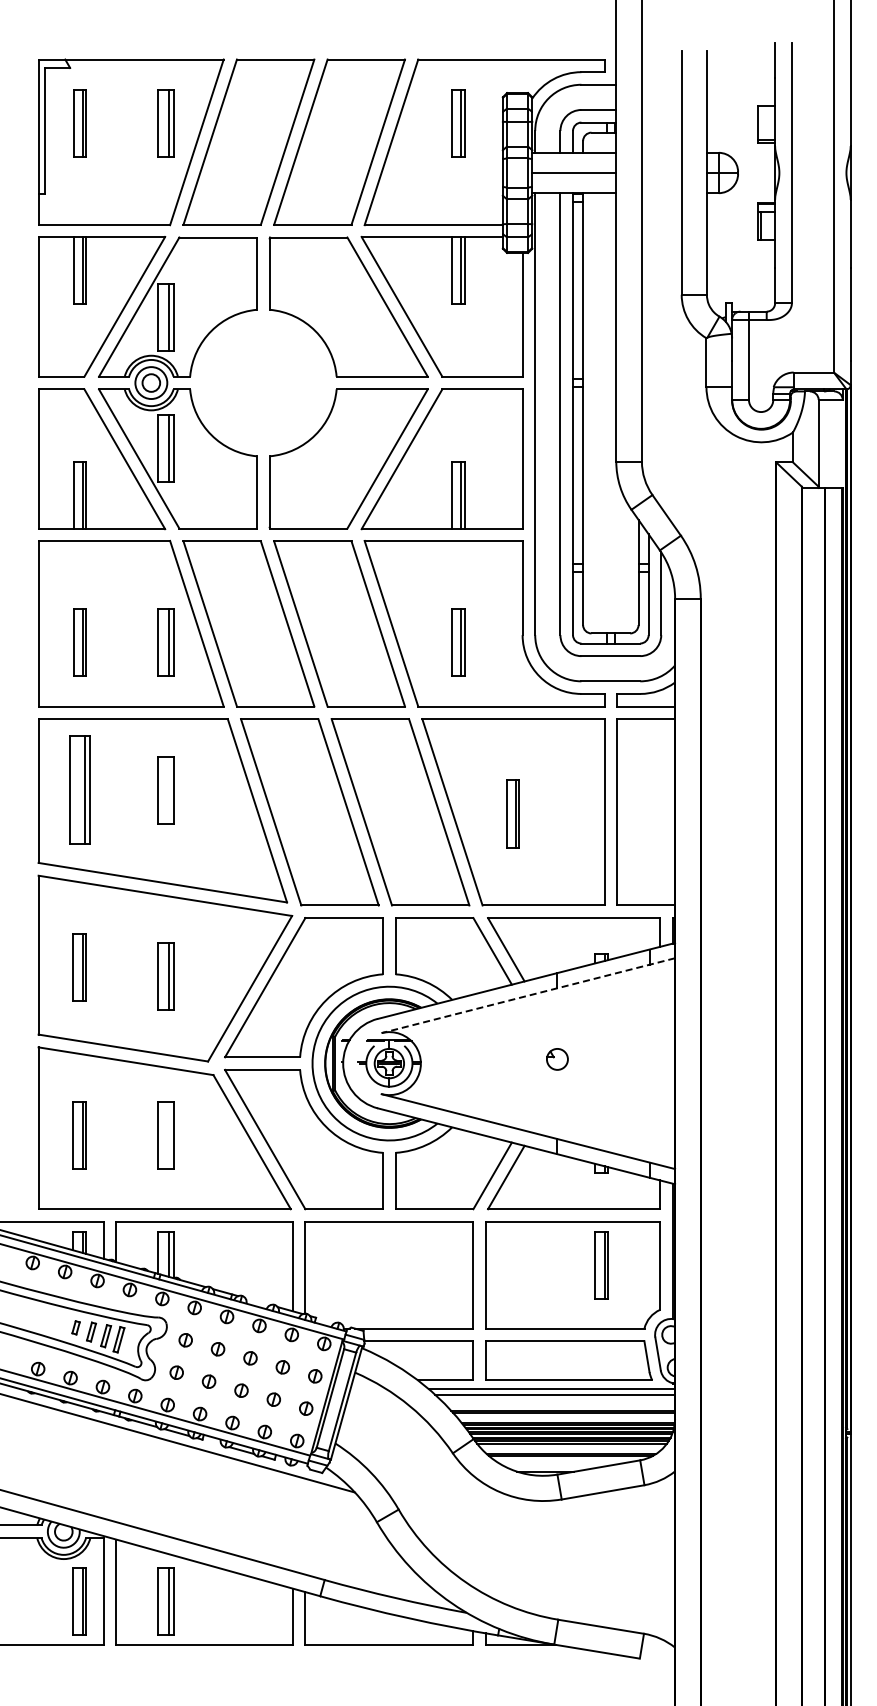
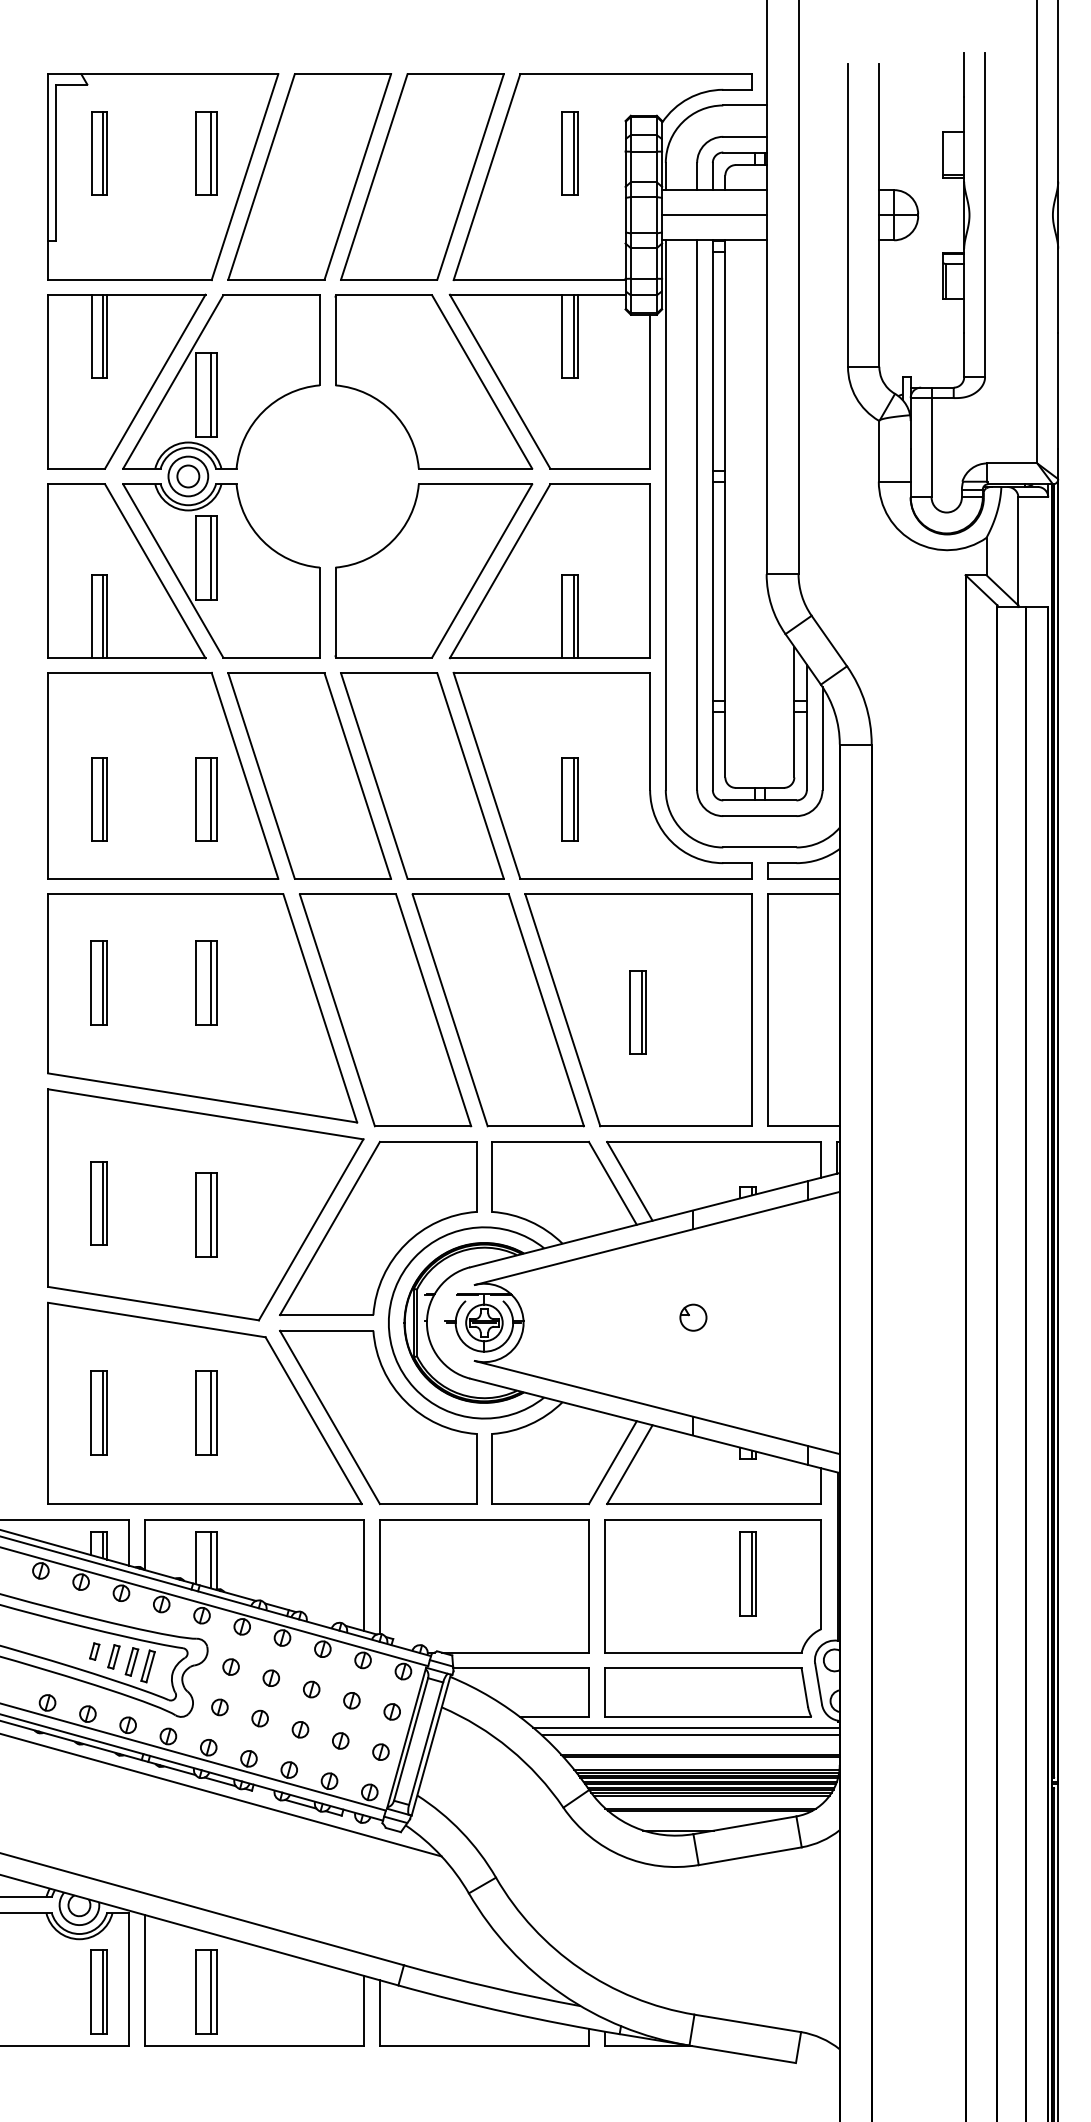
line: (169, 789) -> (210, 982), added
part: (79, 790) -> (98, 983), size x0.62
line: (527, 995) -> (656, 1238), dashed -> solid
line: (169, 1135) -> (210, 1412), added

